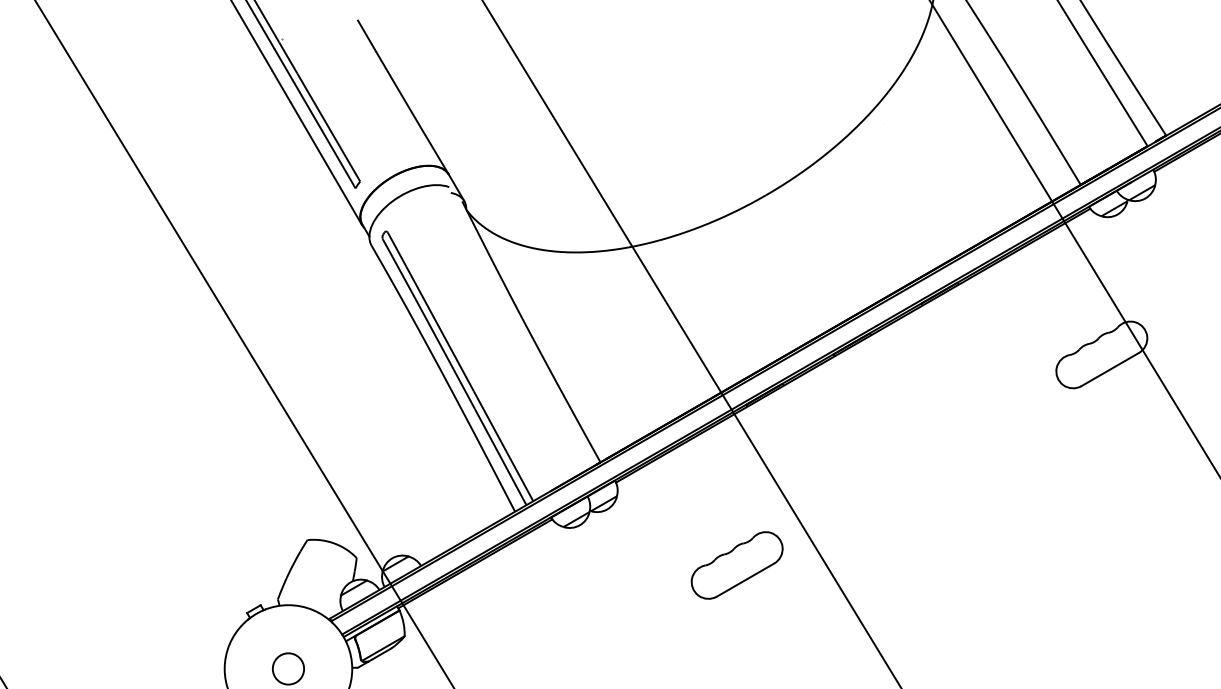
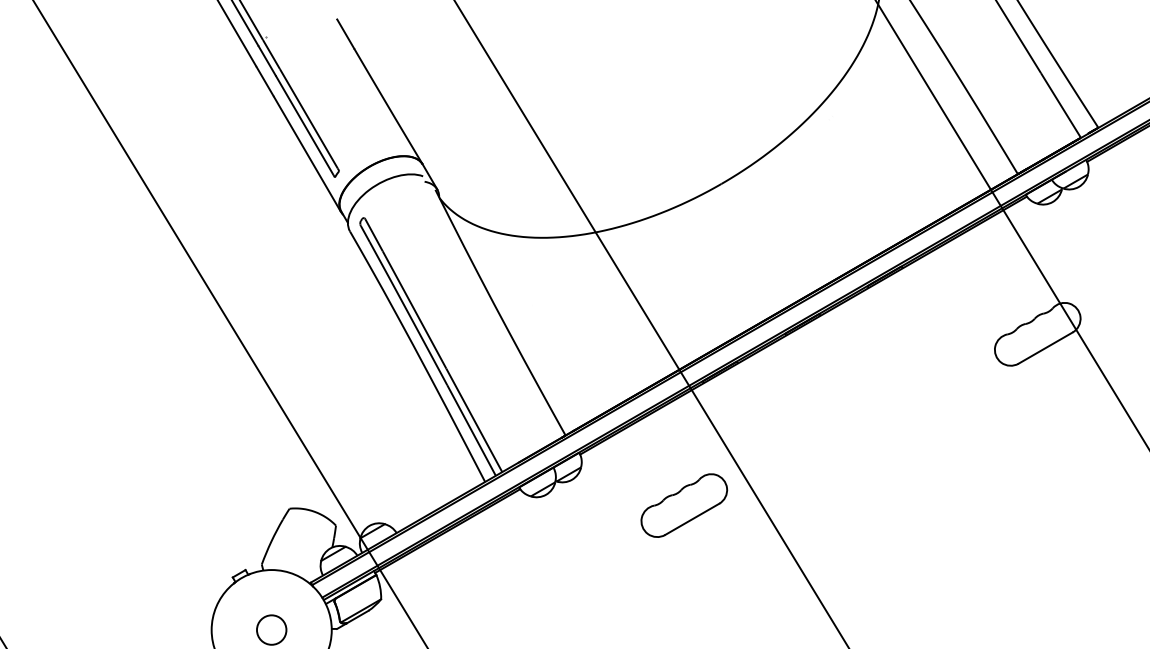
part: (737, 565) -> (684, 505), moved

